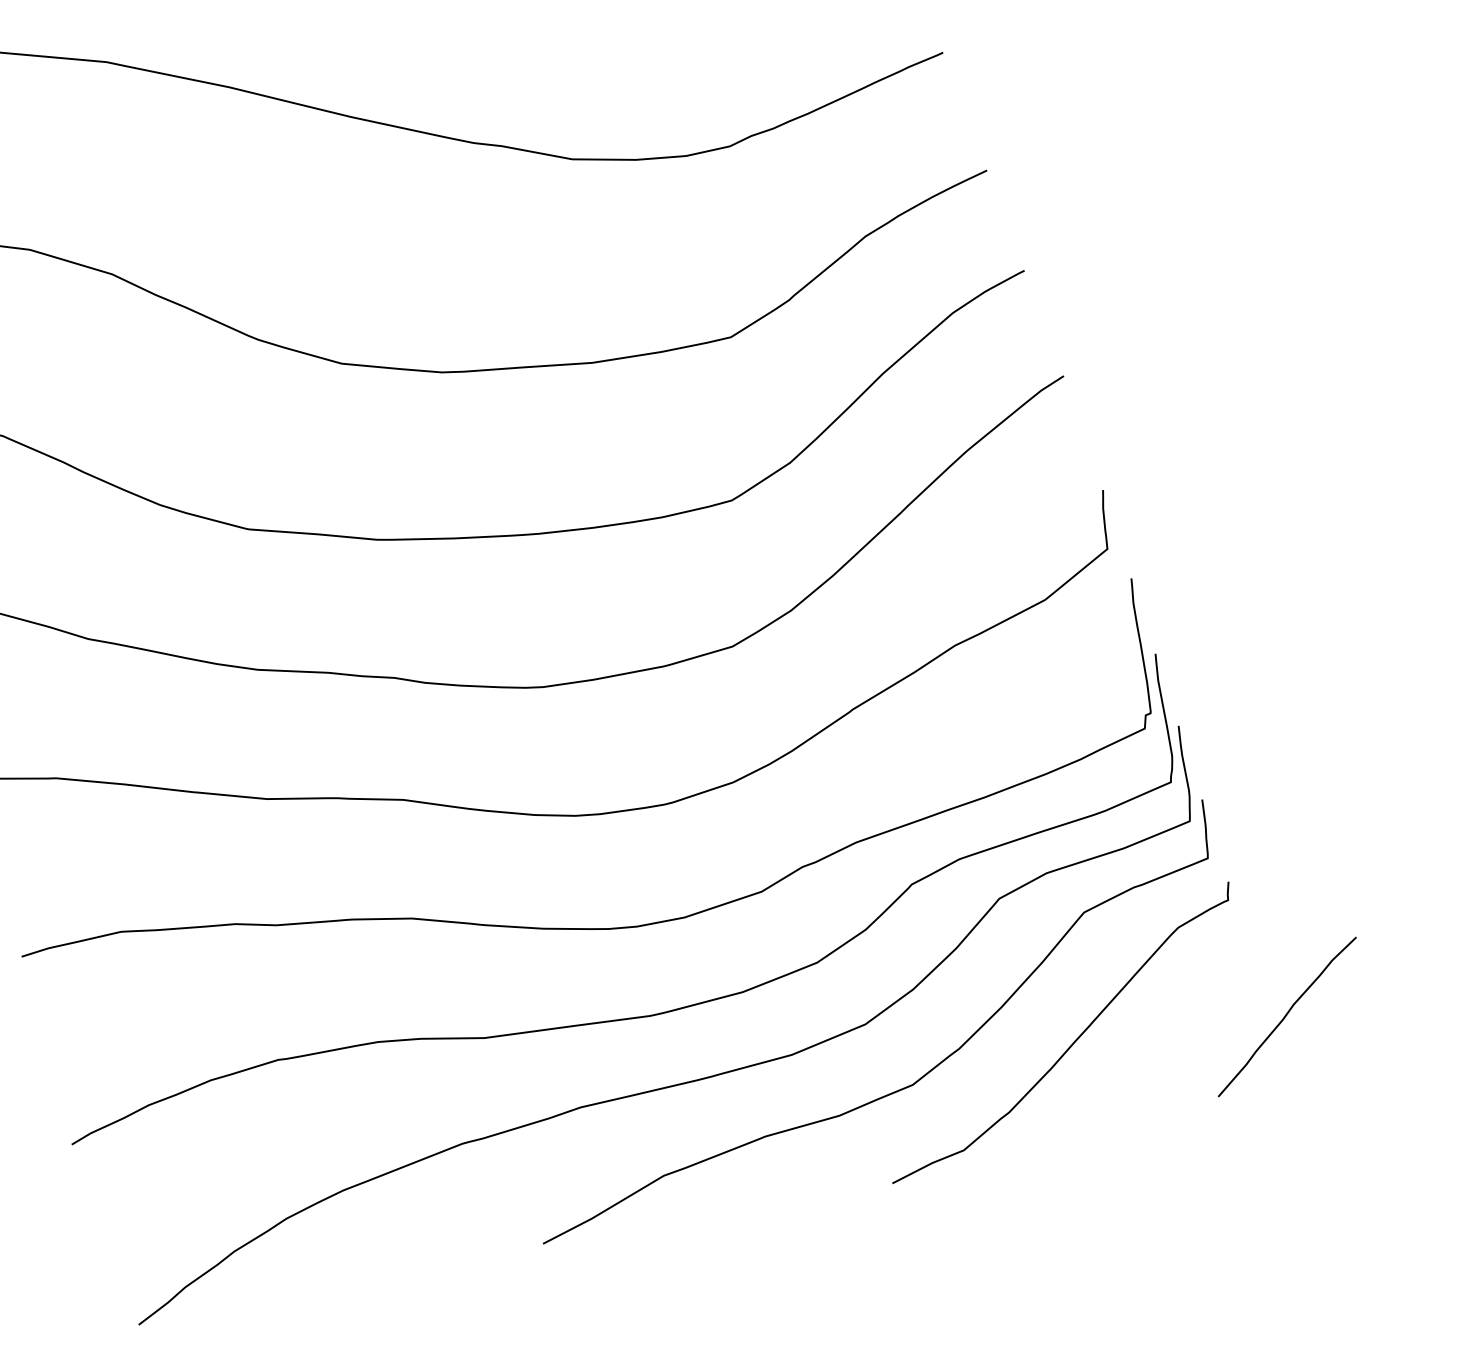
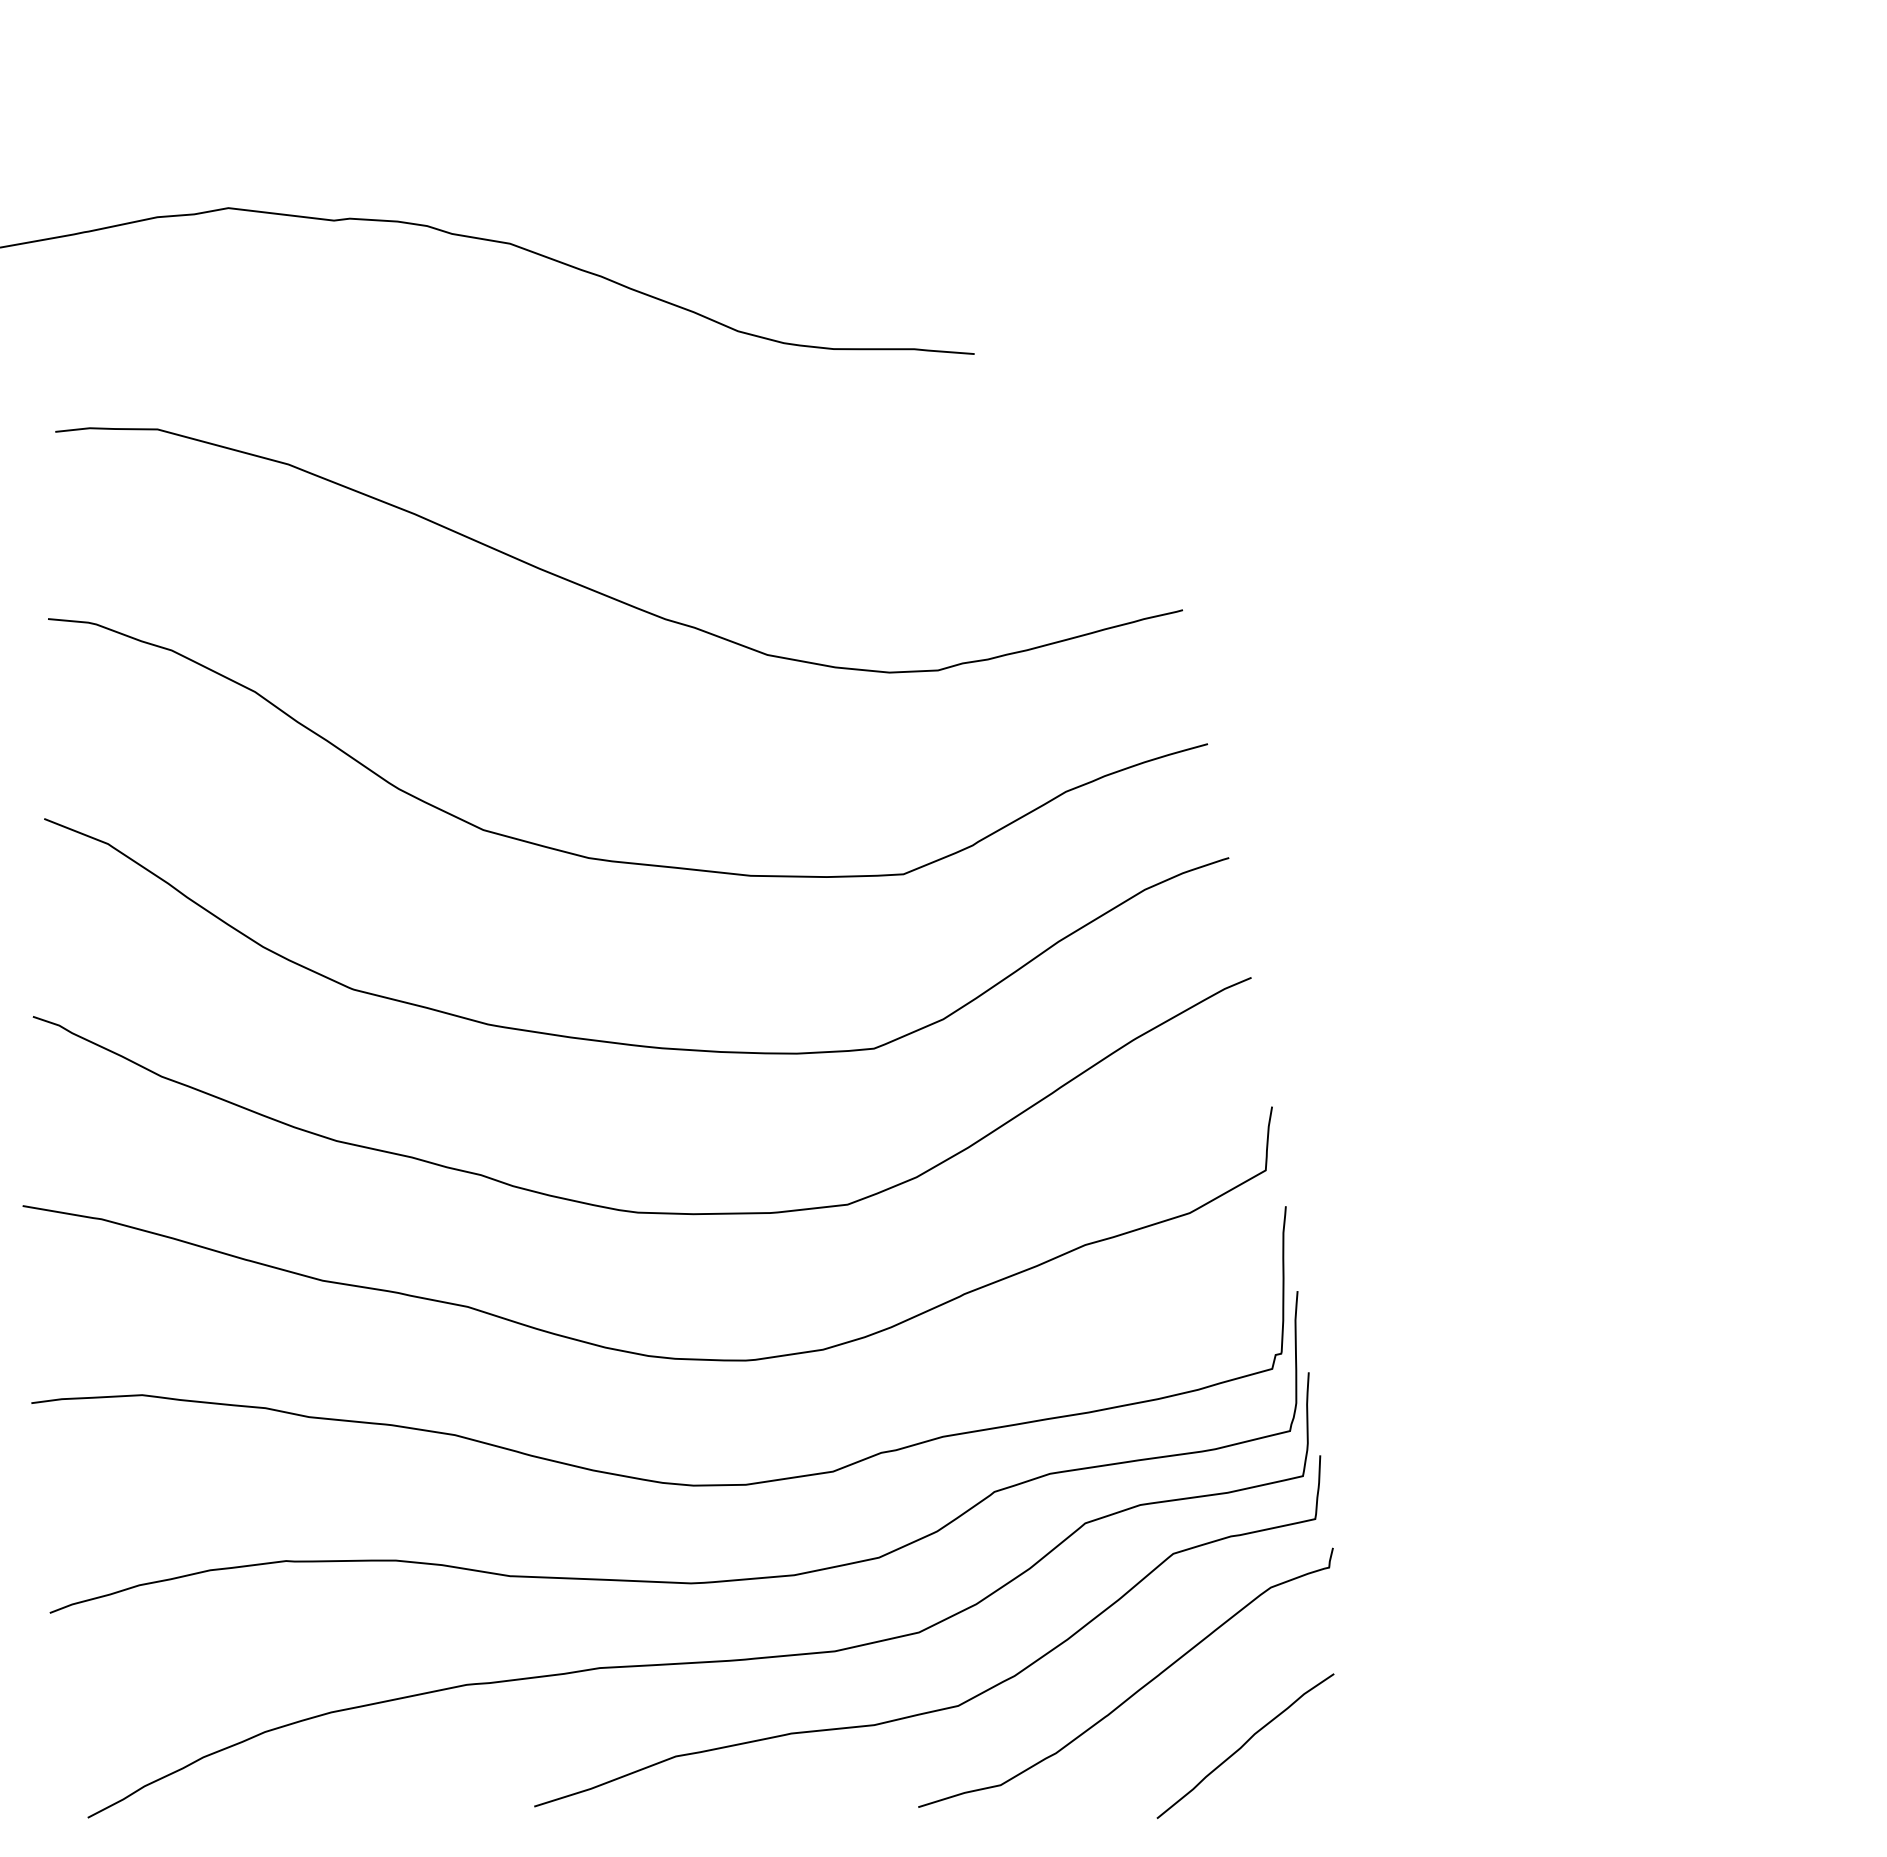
curve: (1286, 1015) -> (1245, 1744), moved

